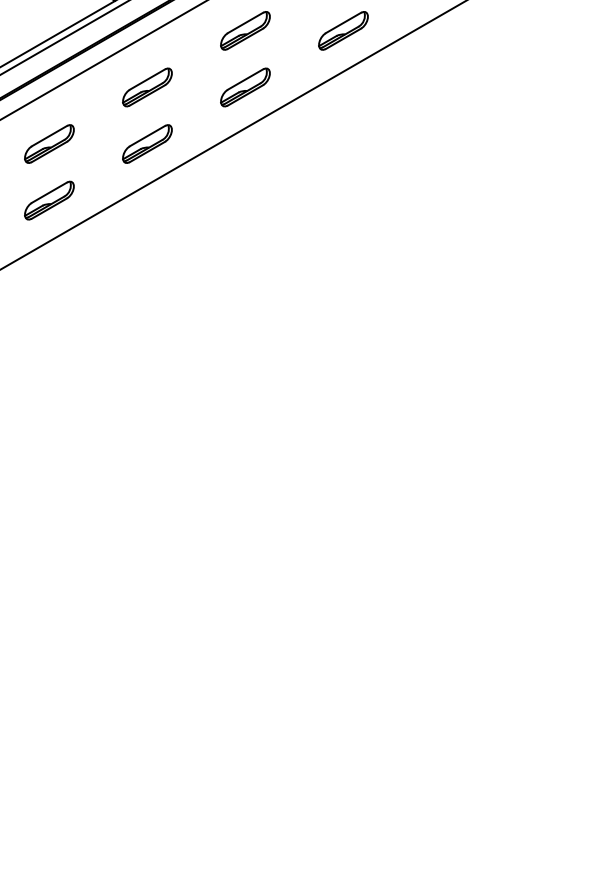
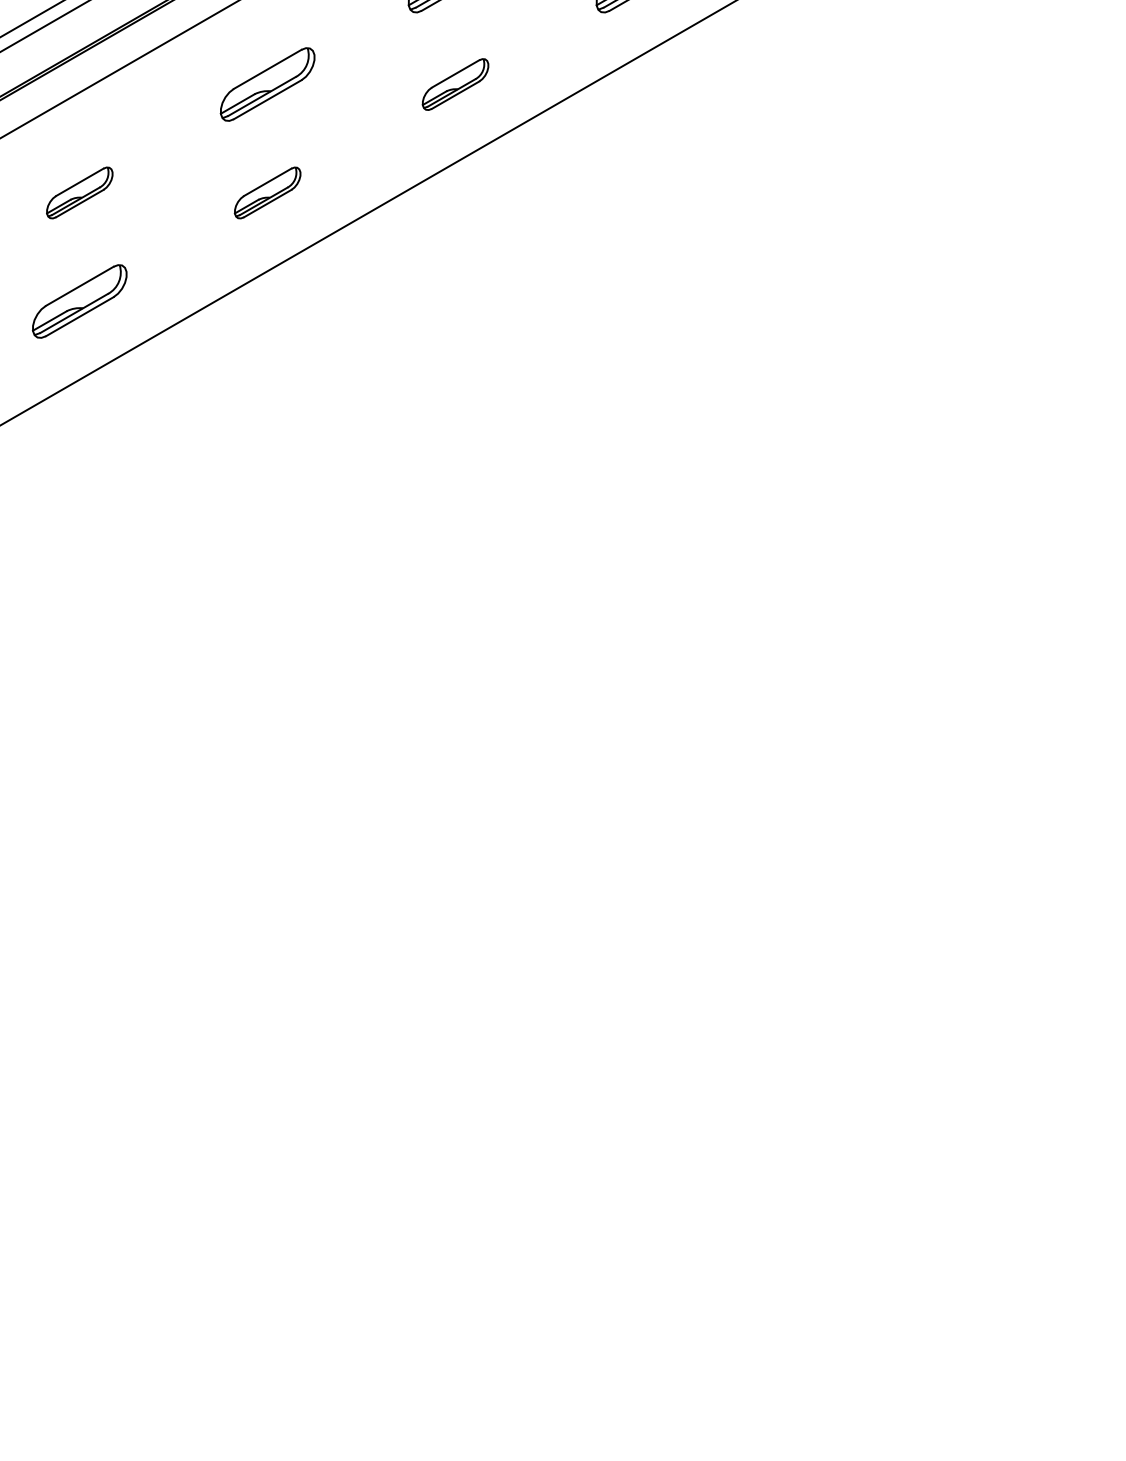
part: (245, 87) -> (455, 84), size x0.7
part: (49, 143) -> (79, 191), size x0.7
part: (147, 143) -> (267, 191), size x0.7

